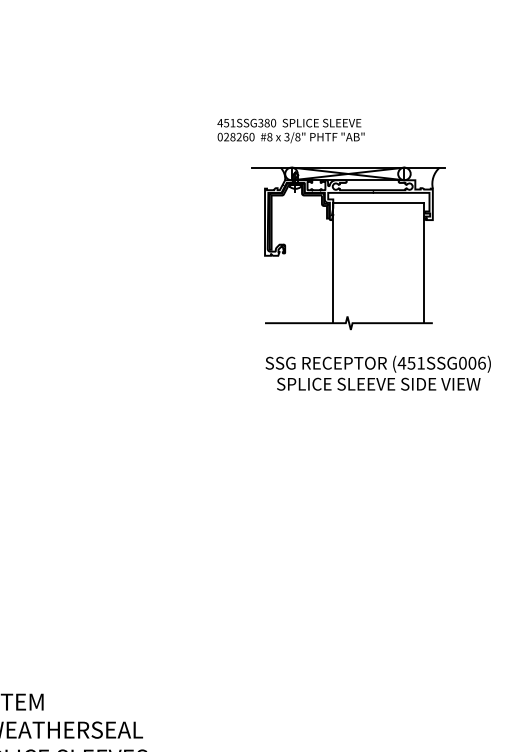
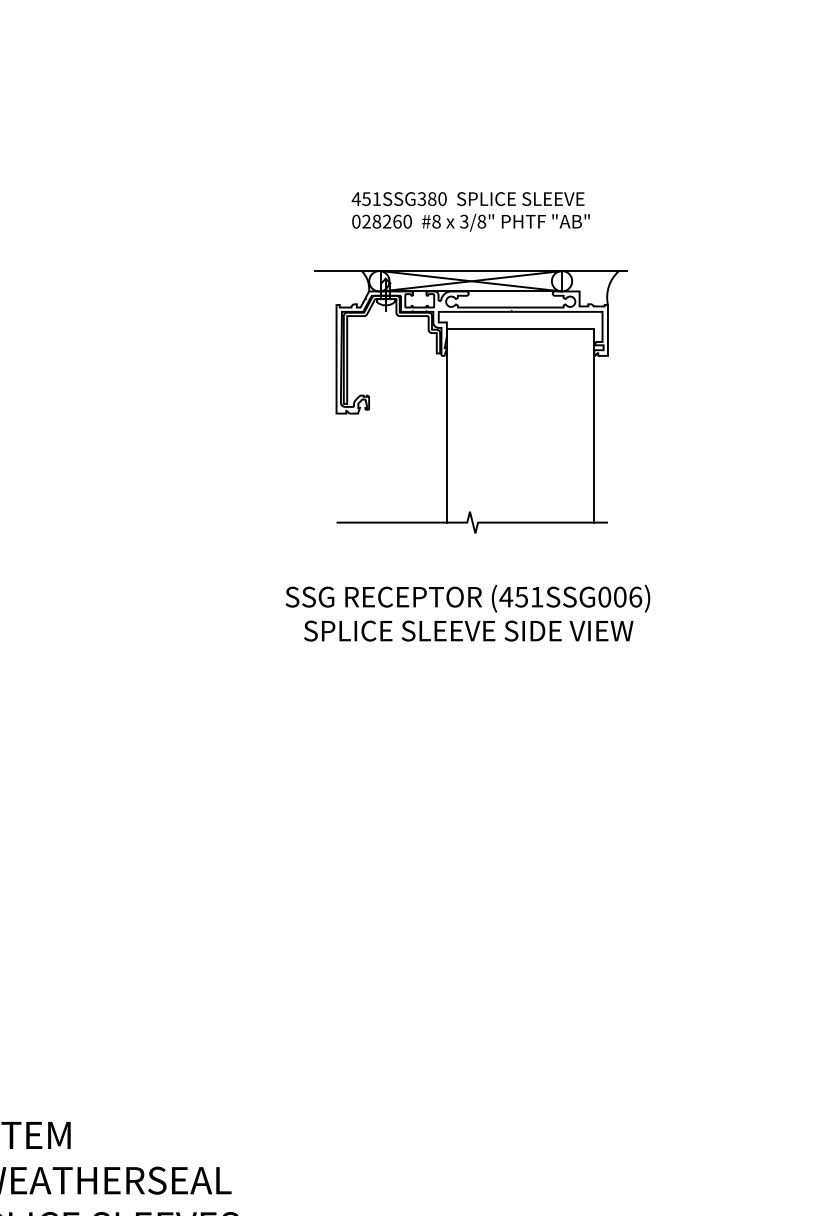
part: (348, 248) -> (471, 401), moved
text: (377, 372) -> (466, 612), moved

